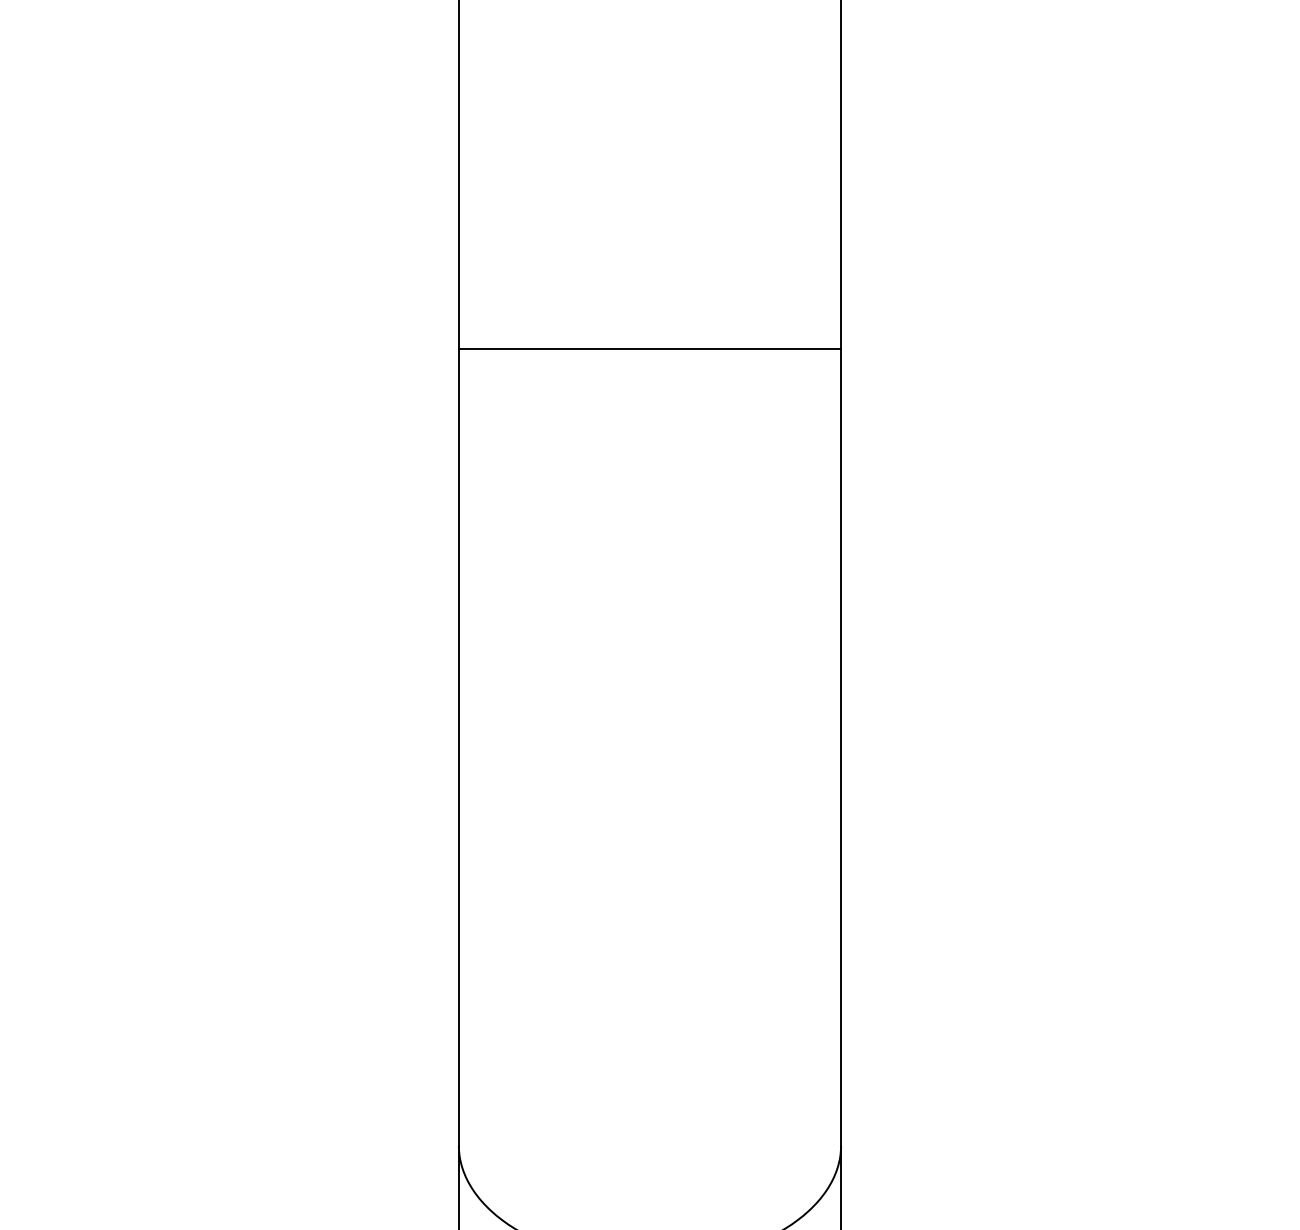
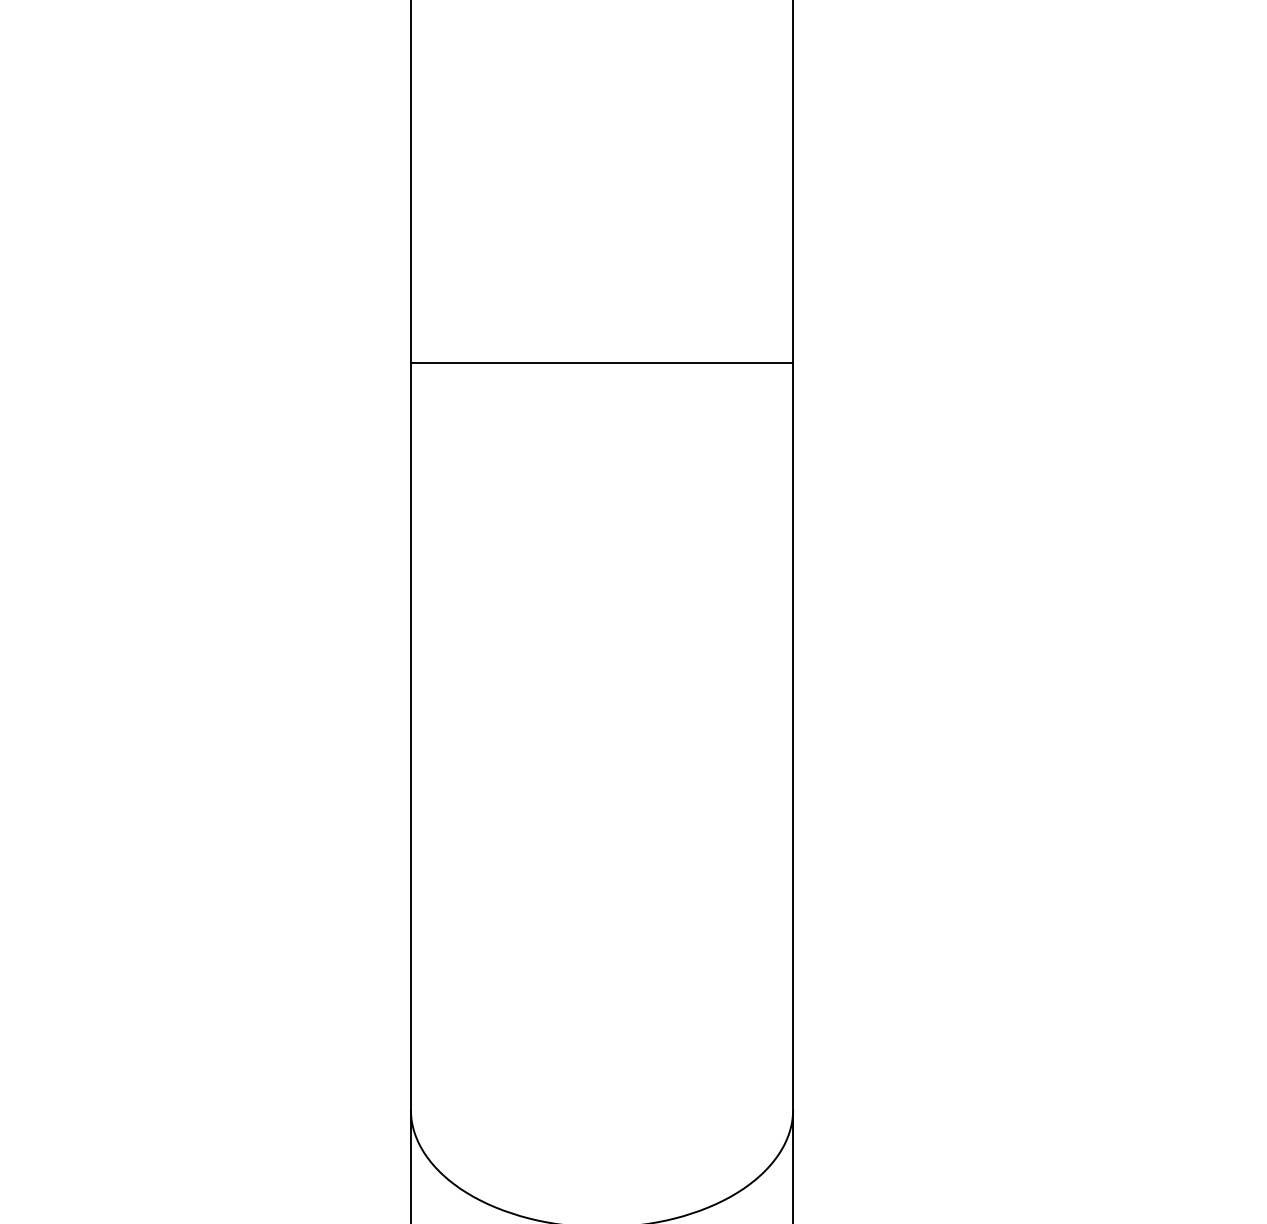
line: (649, 348) -> (601, 362), moved

